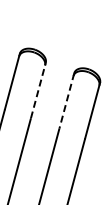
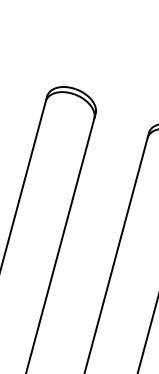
line: (38, 90) -> (81, 165), dashed -> solid
line: (66, 100) -> (134, 184), dashed -> solid

